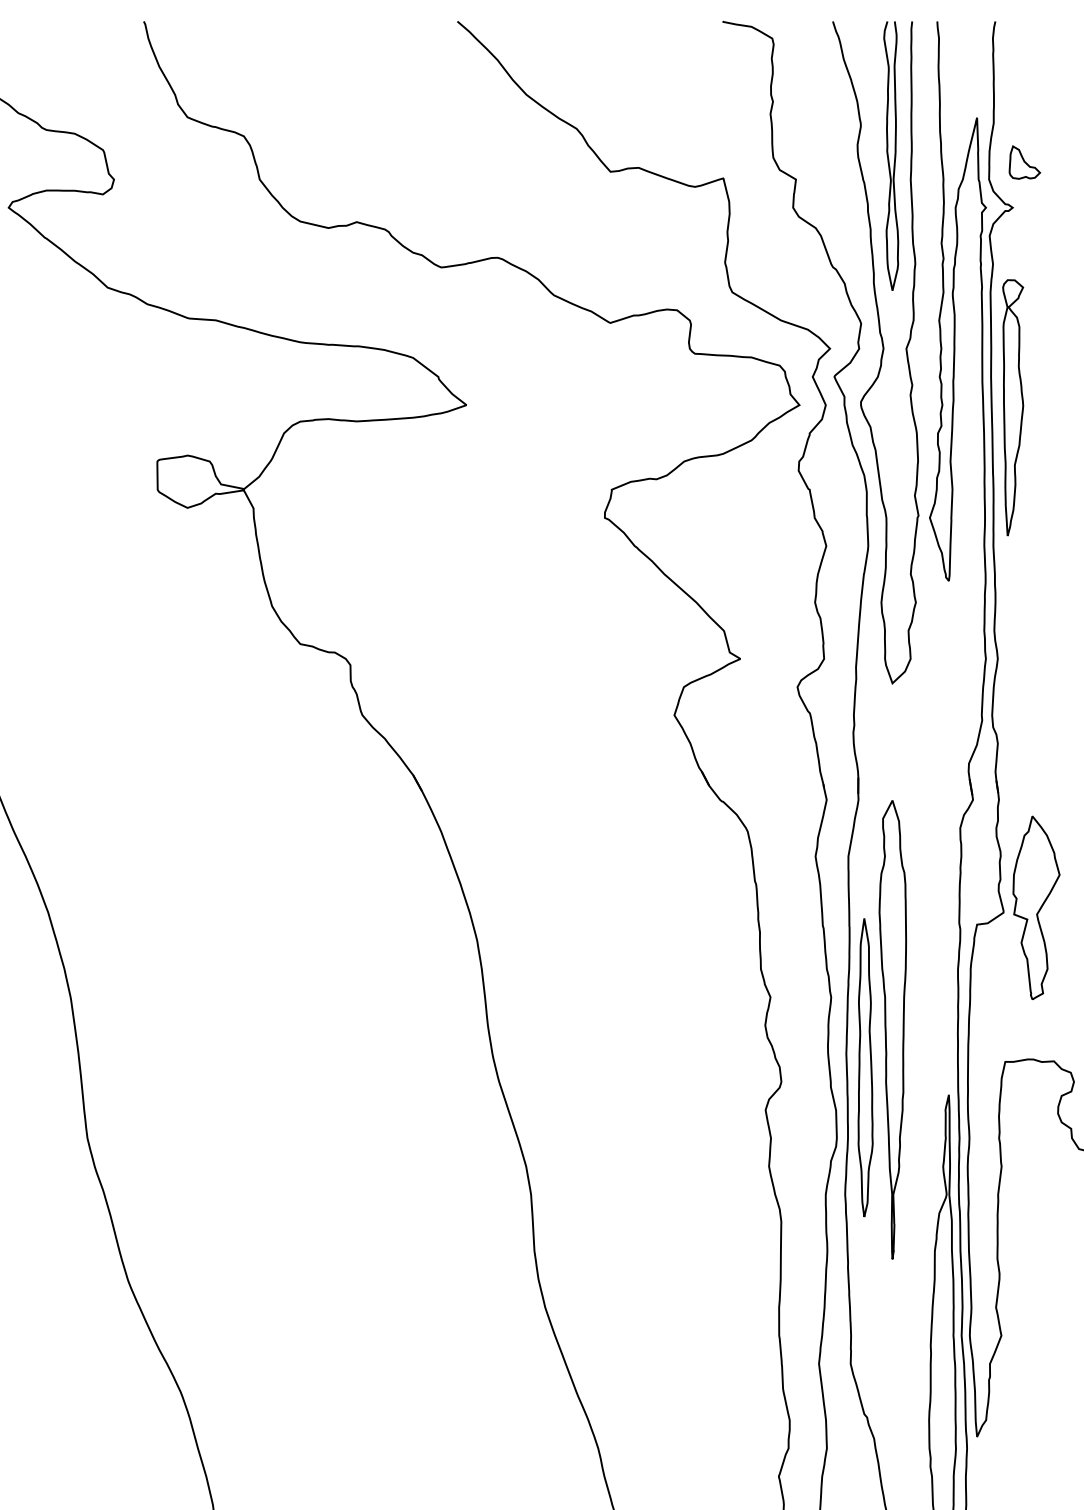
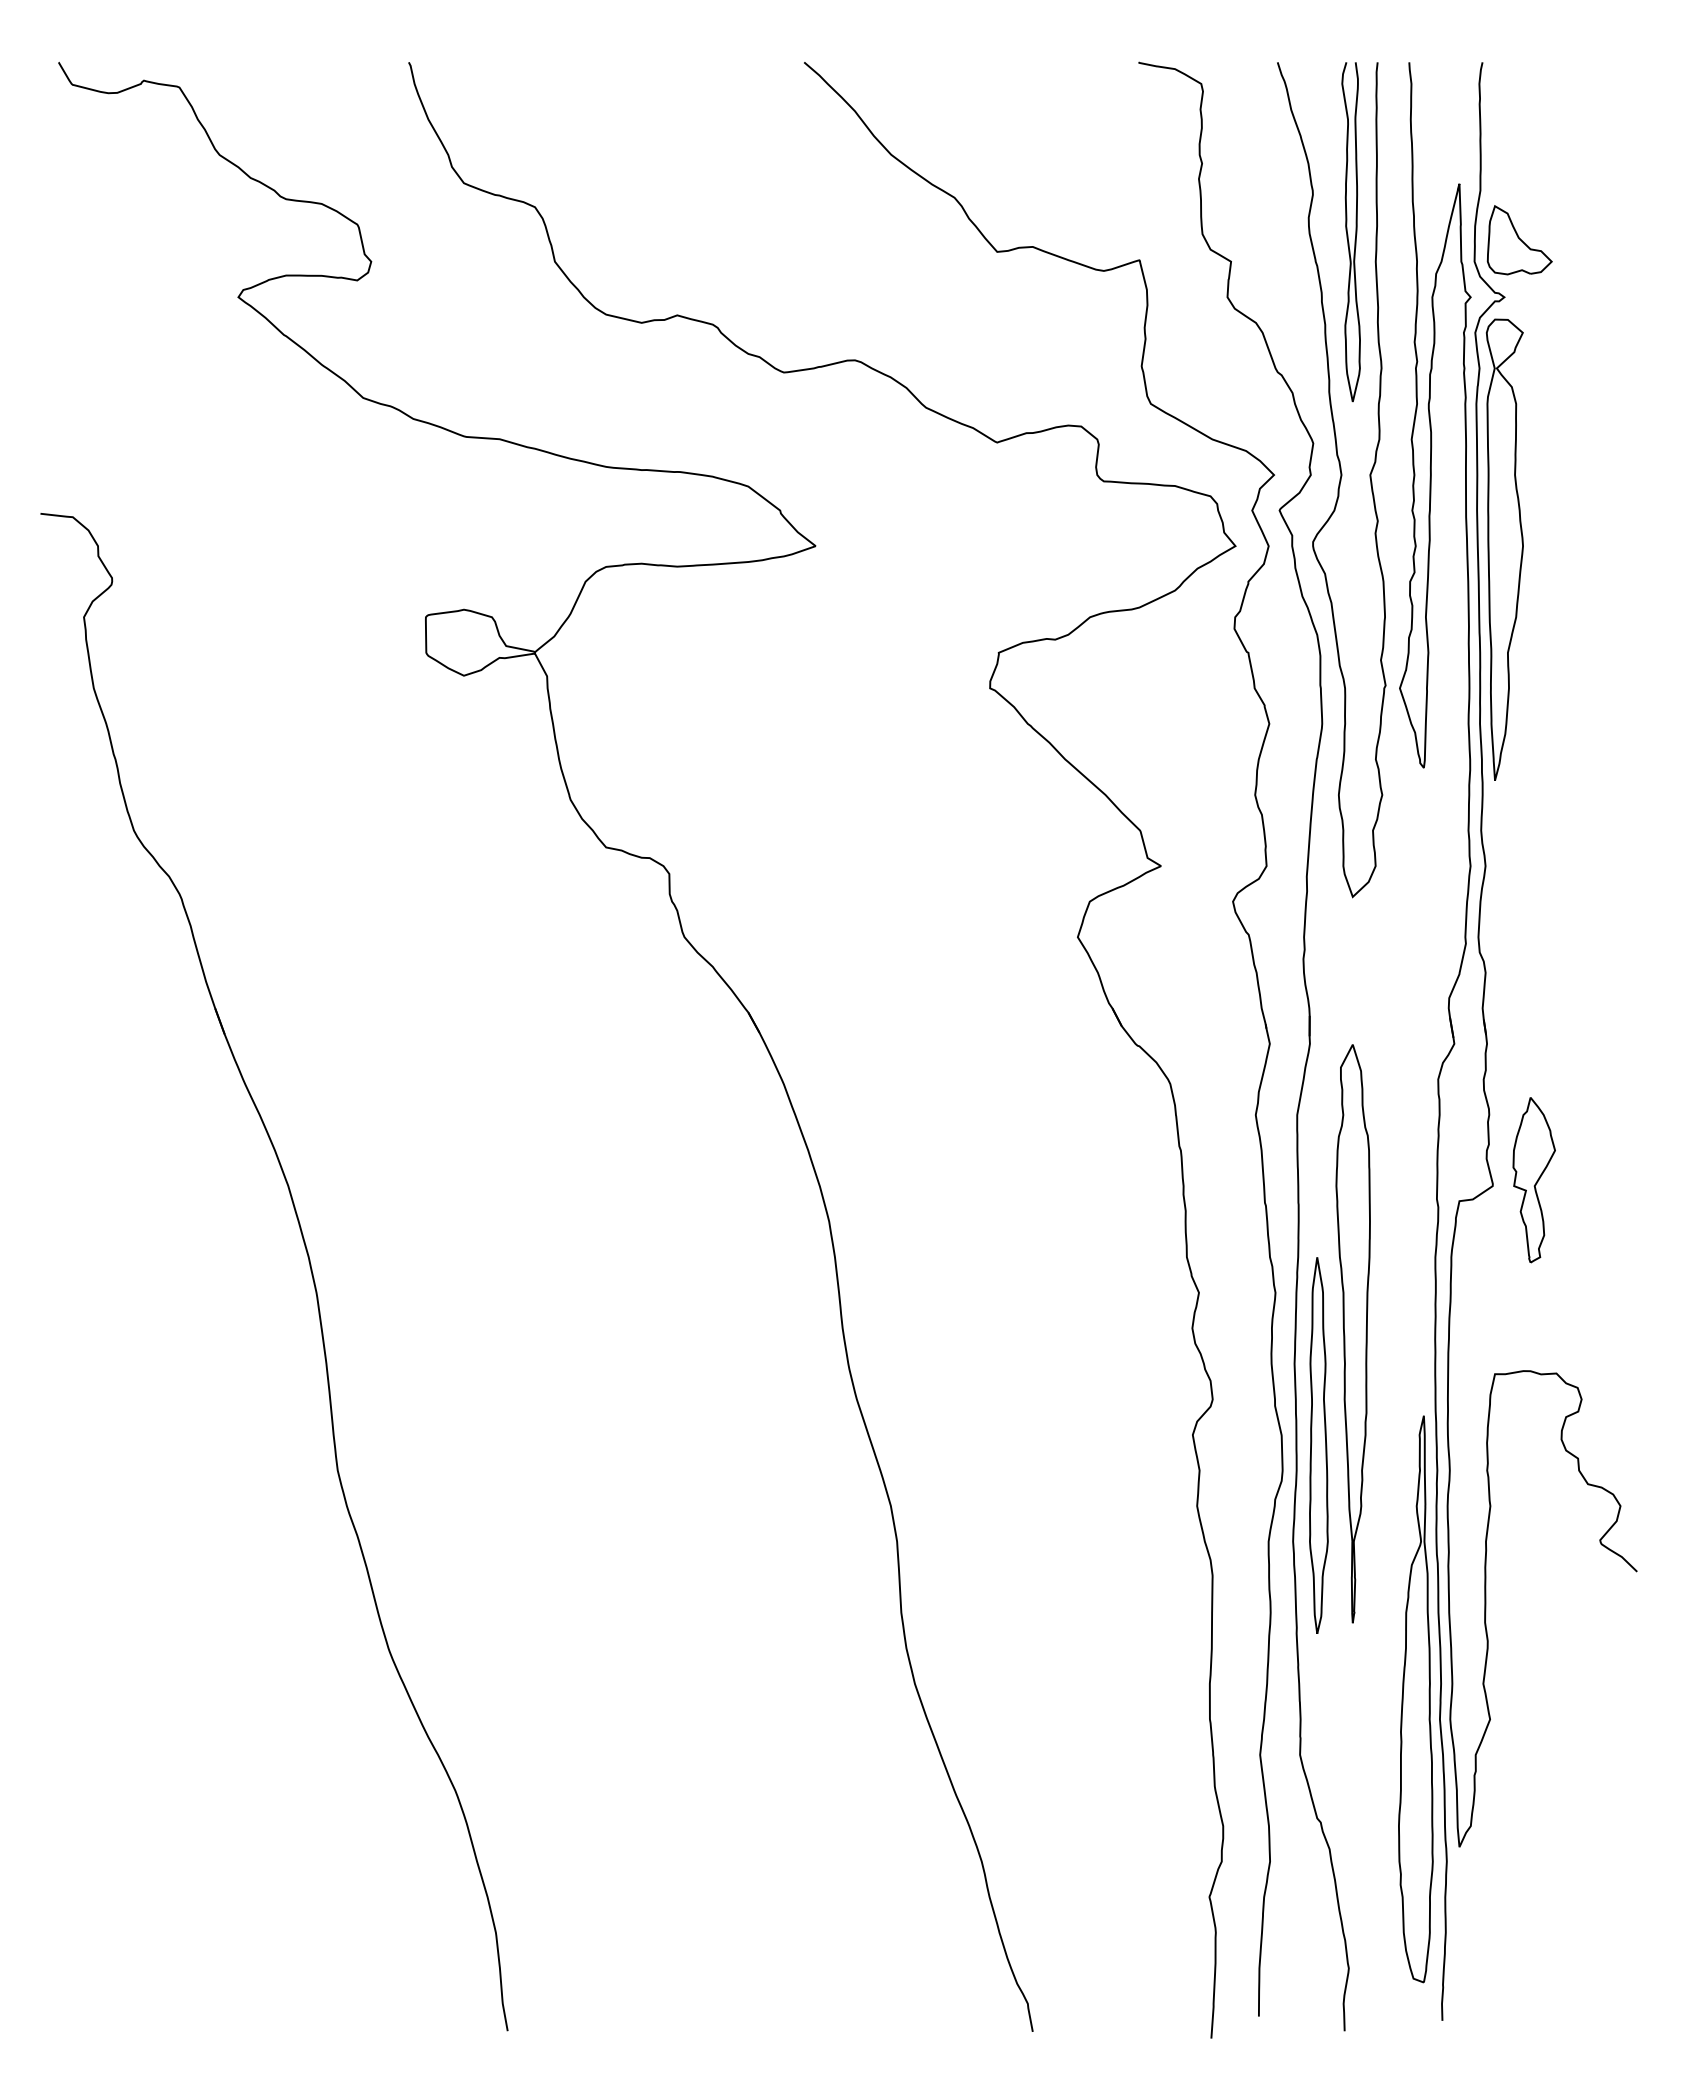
part: (1024, 162) -> (1519, 240), size x1.67
part: (1012, 407) -> (1504, 549), size x1.43
part: (1035, 908) -> (1533, 1180), size x0.71
part: (865, 1067) -> (1318, 1445), moved

